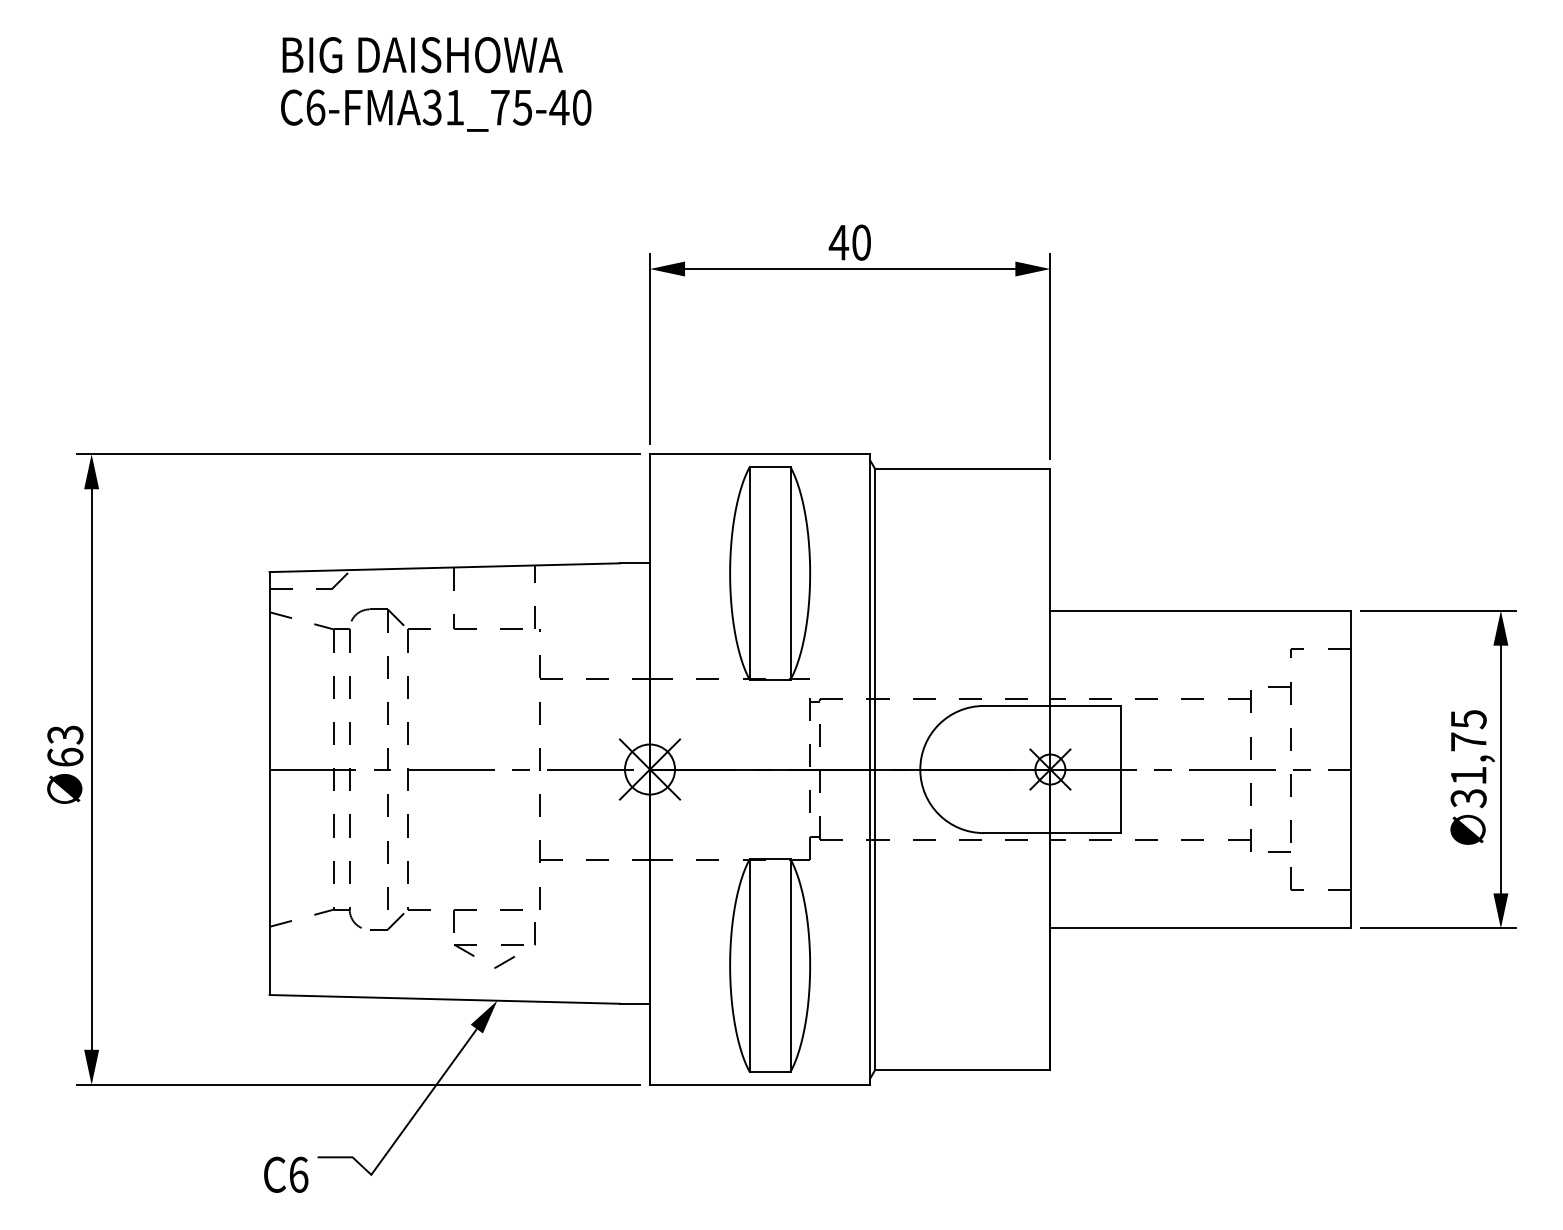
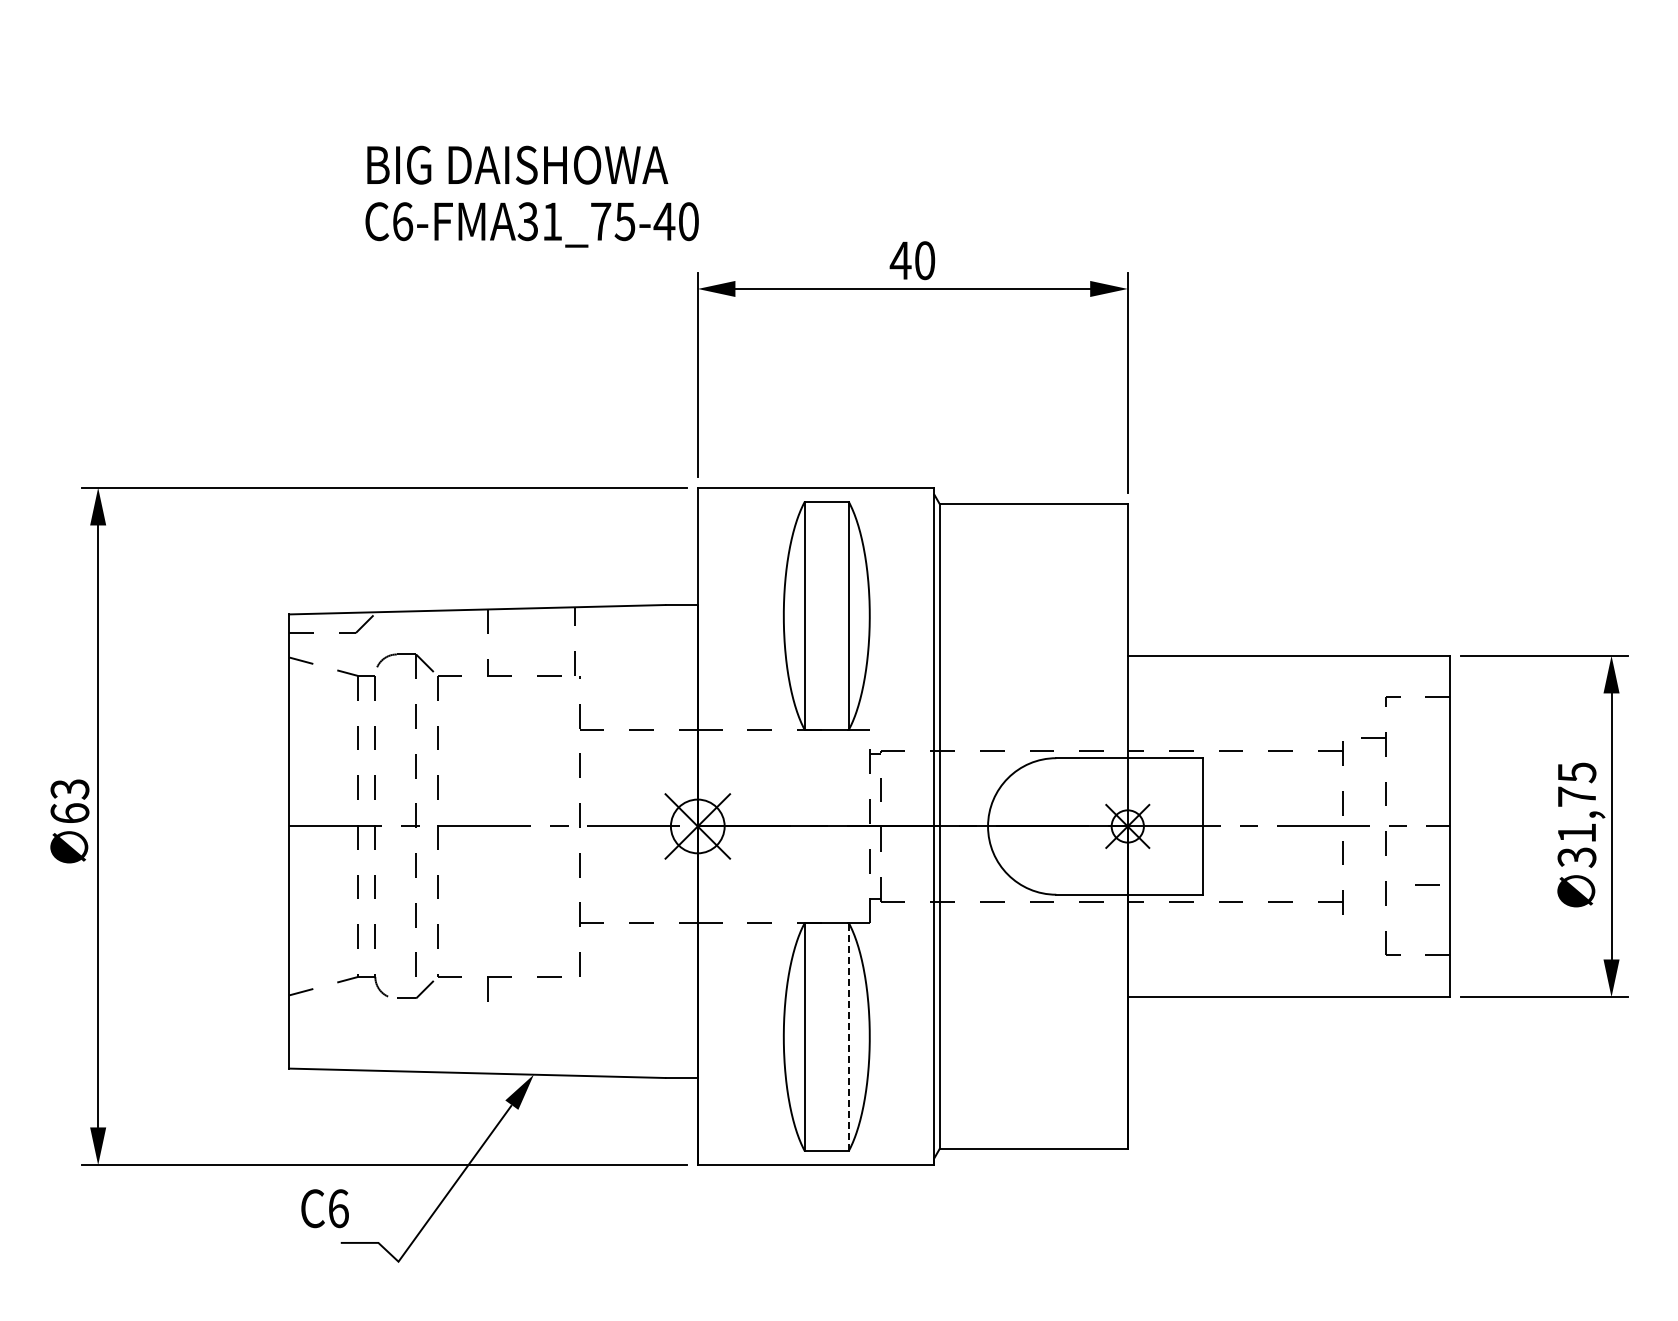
text: (435, 84) -> (531, 196), moved
line: (1279, 851) -> (1427, 884), moved
part: (495, 945) -> (531, 1015), removed
line: (790, 965) -> (848, 1036), solid -> dashed
text: (285, 1174) -> (324, 1208), moved

